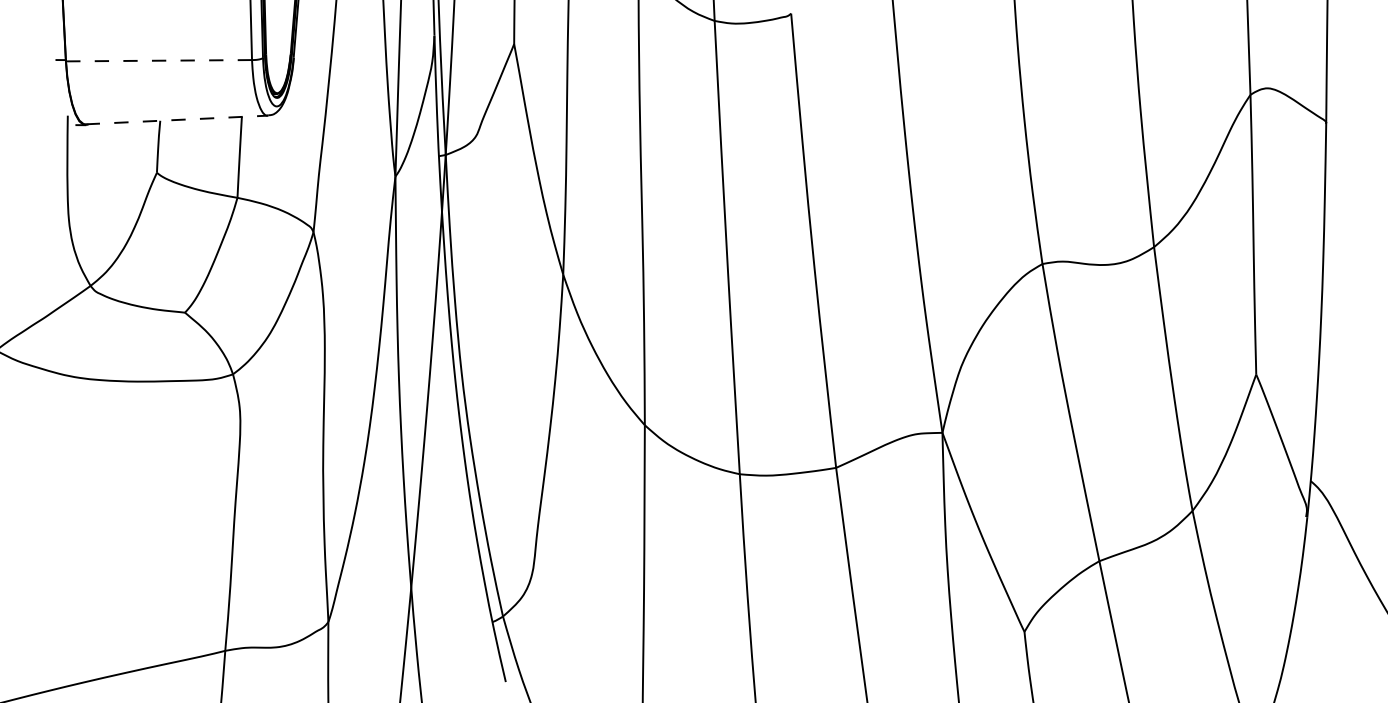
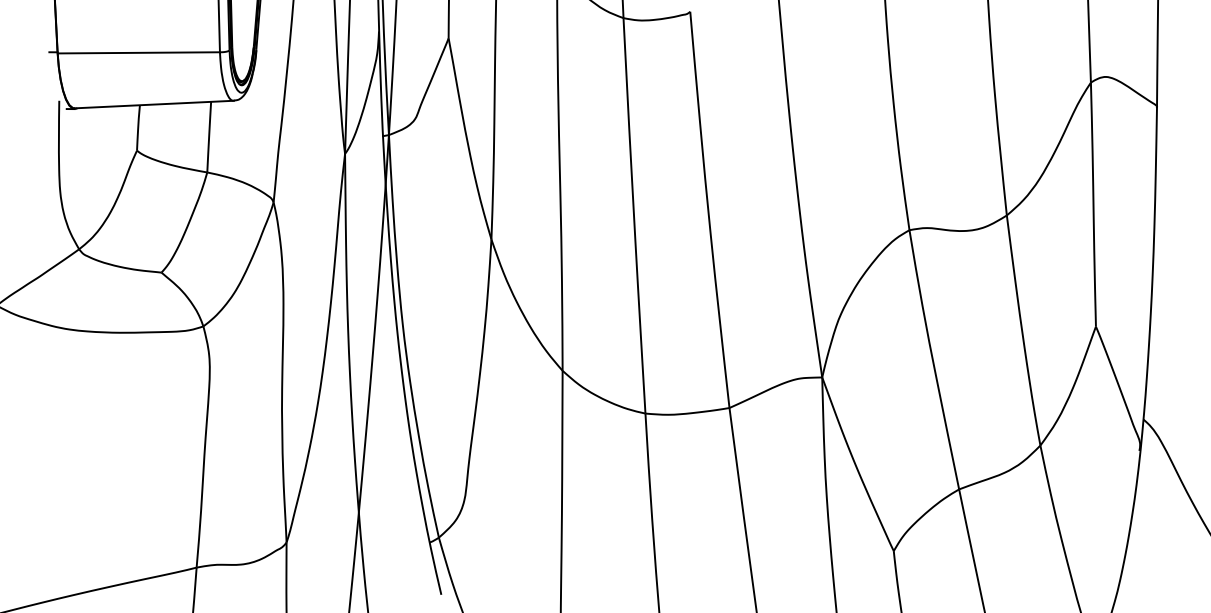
line: (158, 60) -> (138, 52), dashed -> solid
line: (177, 119) -> (154, 104), dashed -> solid

